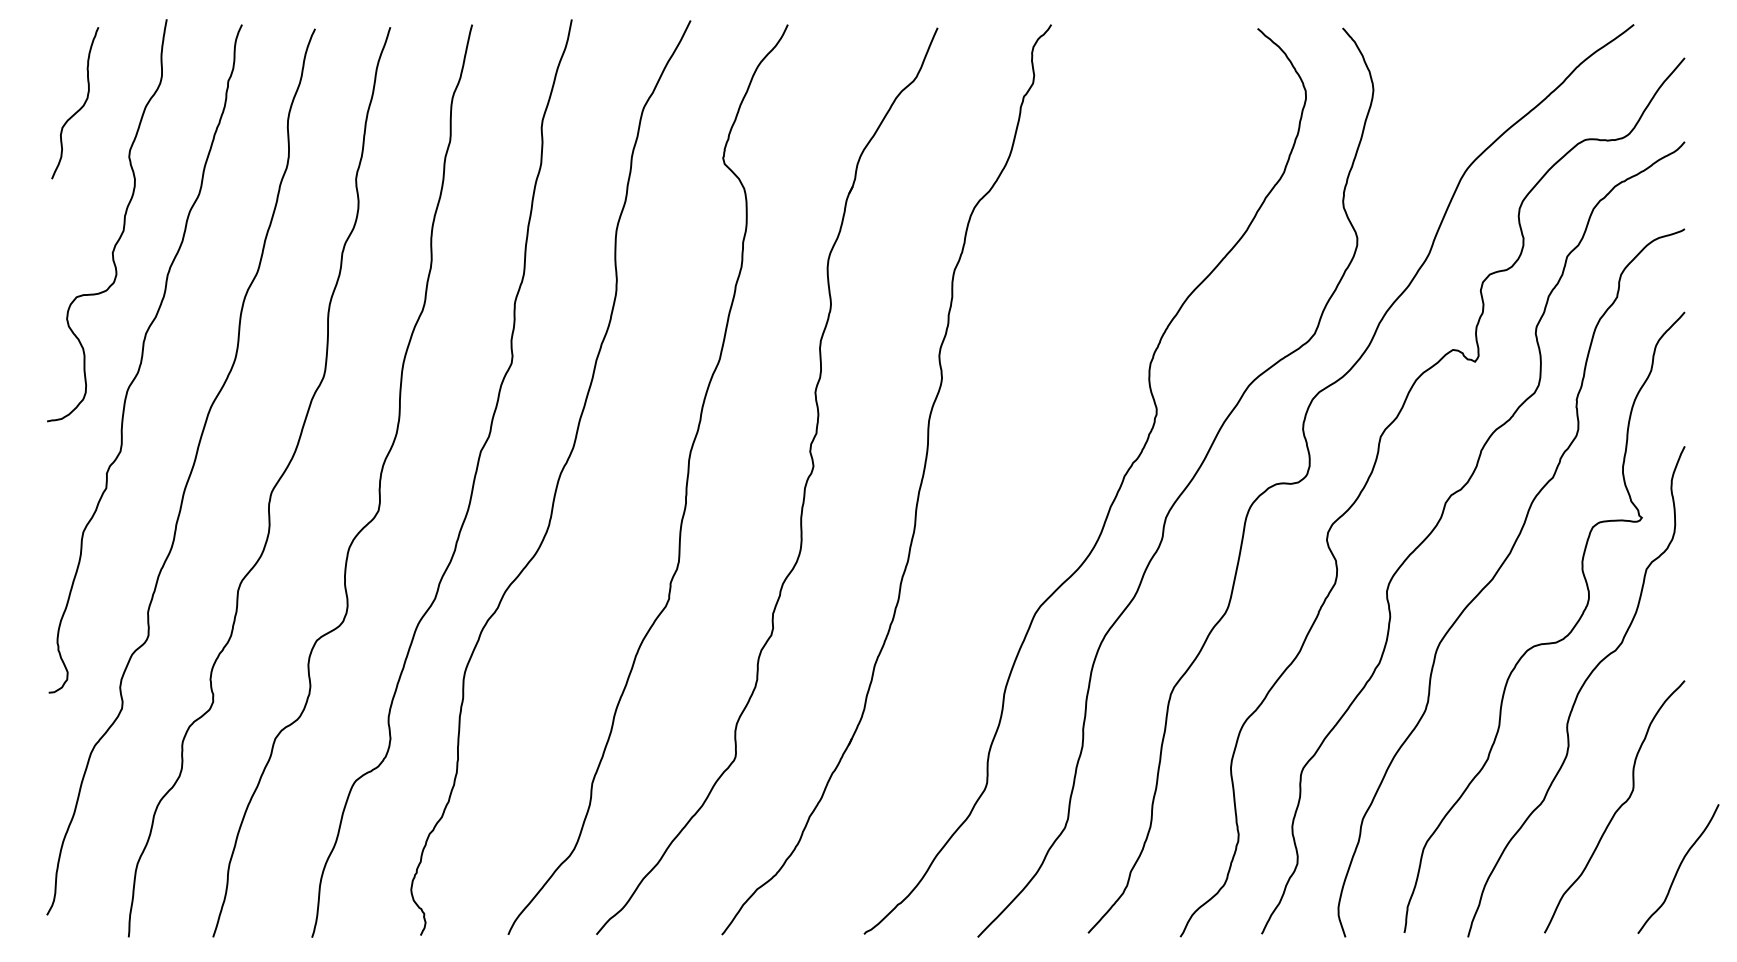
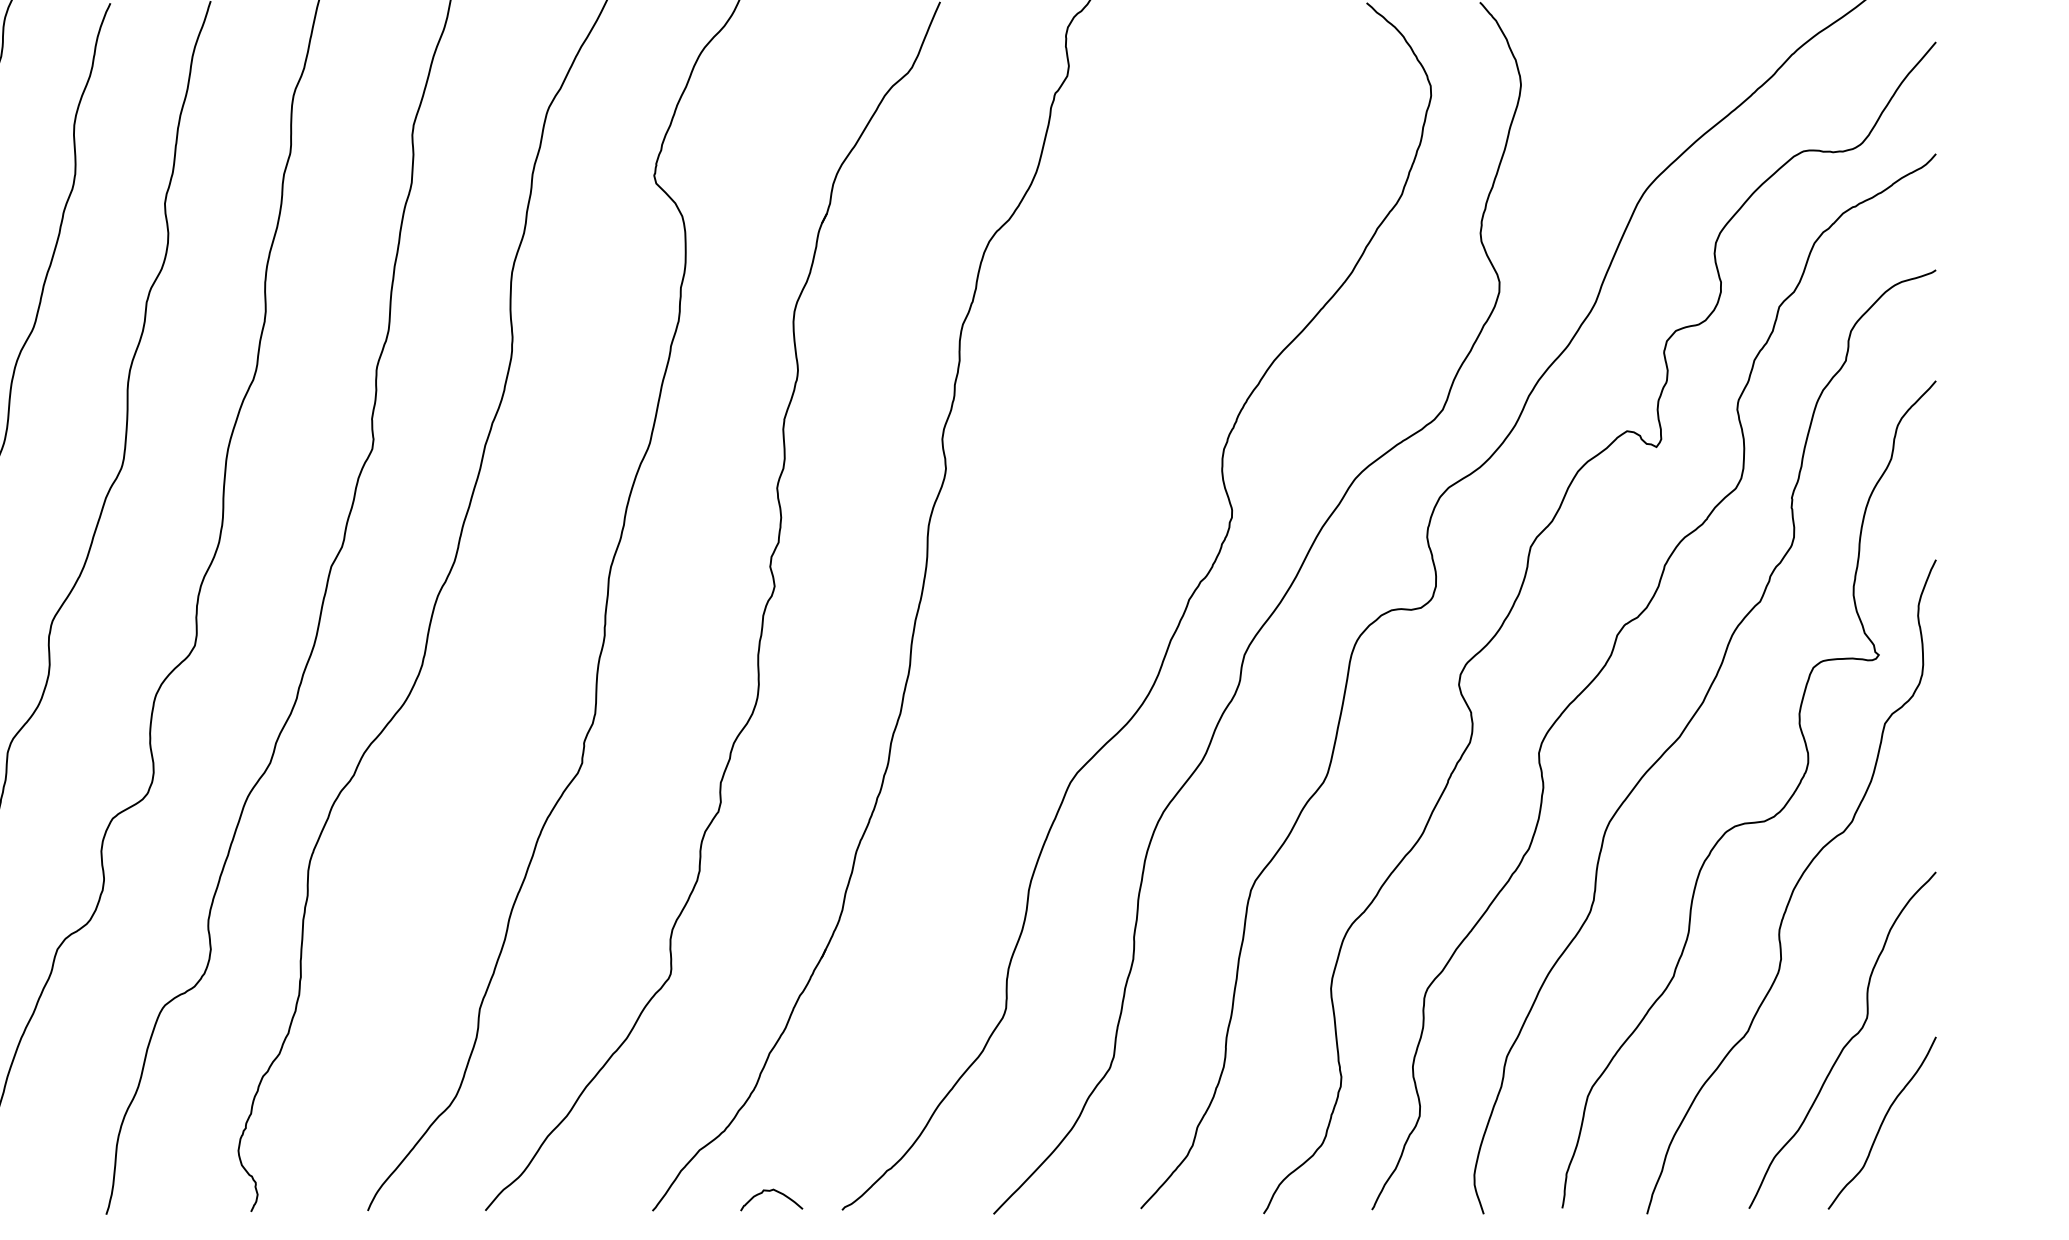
curve: (1678, 868) -> (1882, 1122), moved
curve: (810, 920) -> (770, 1191), added

